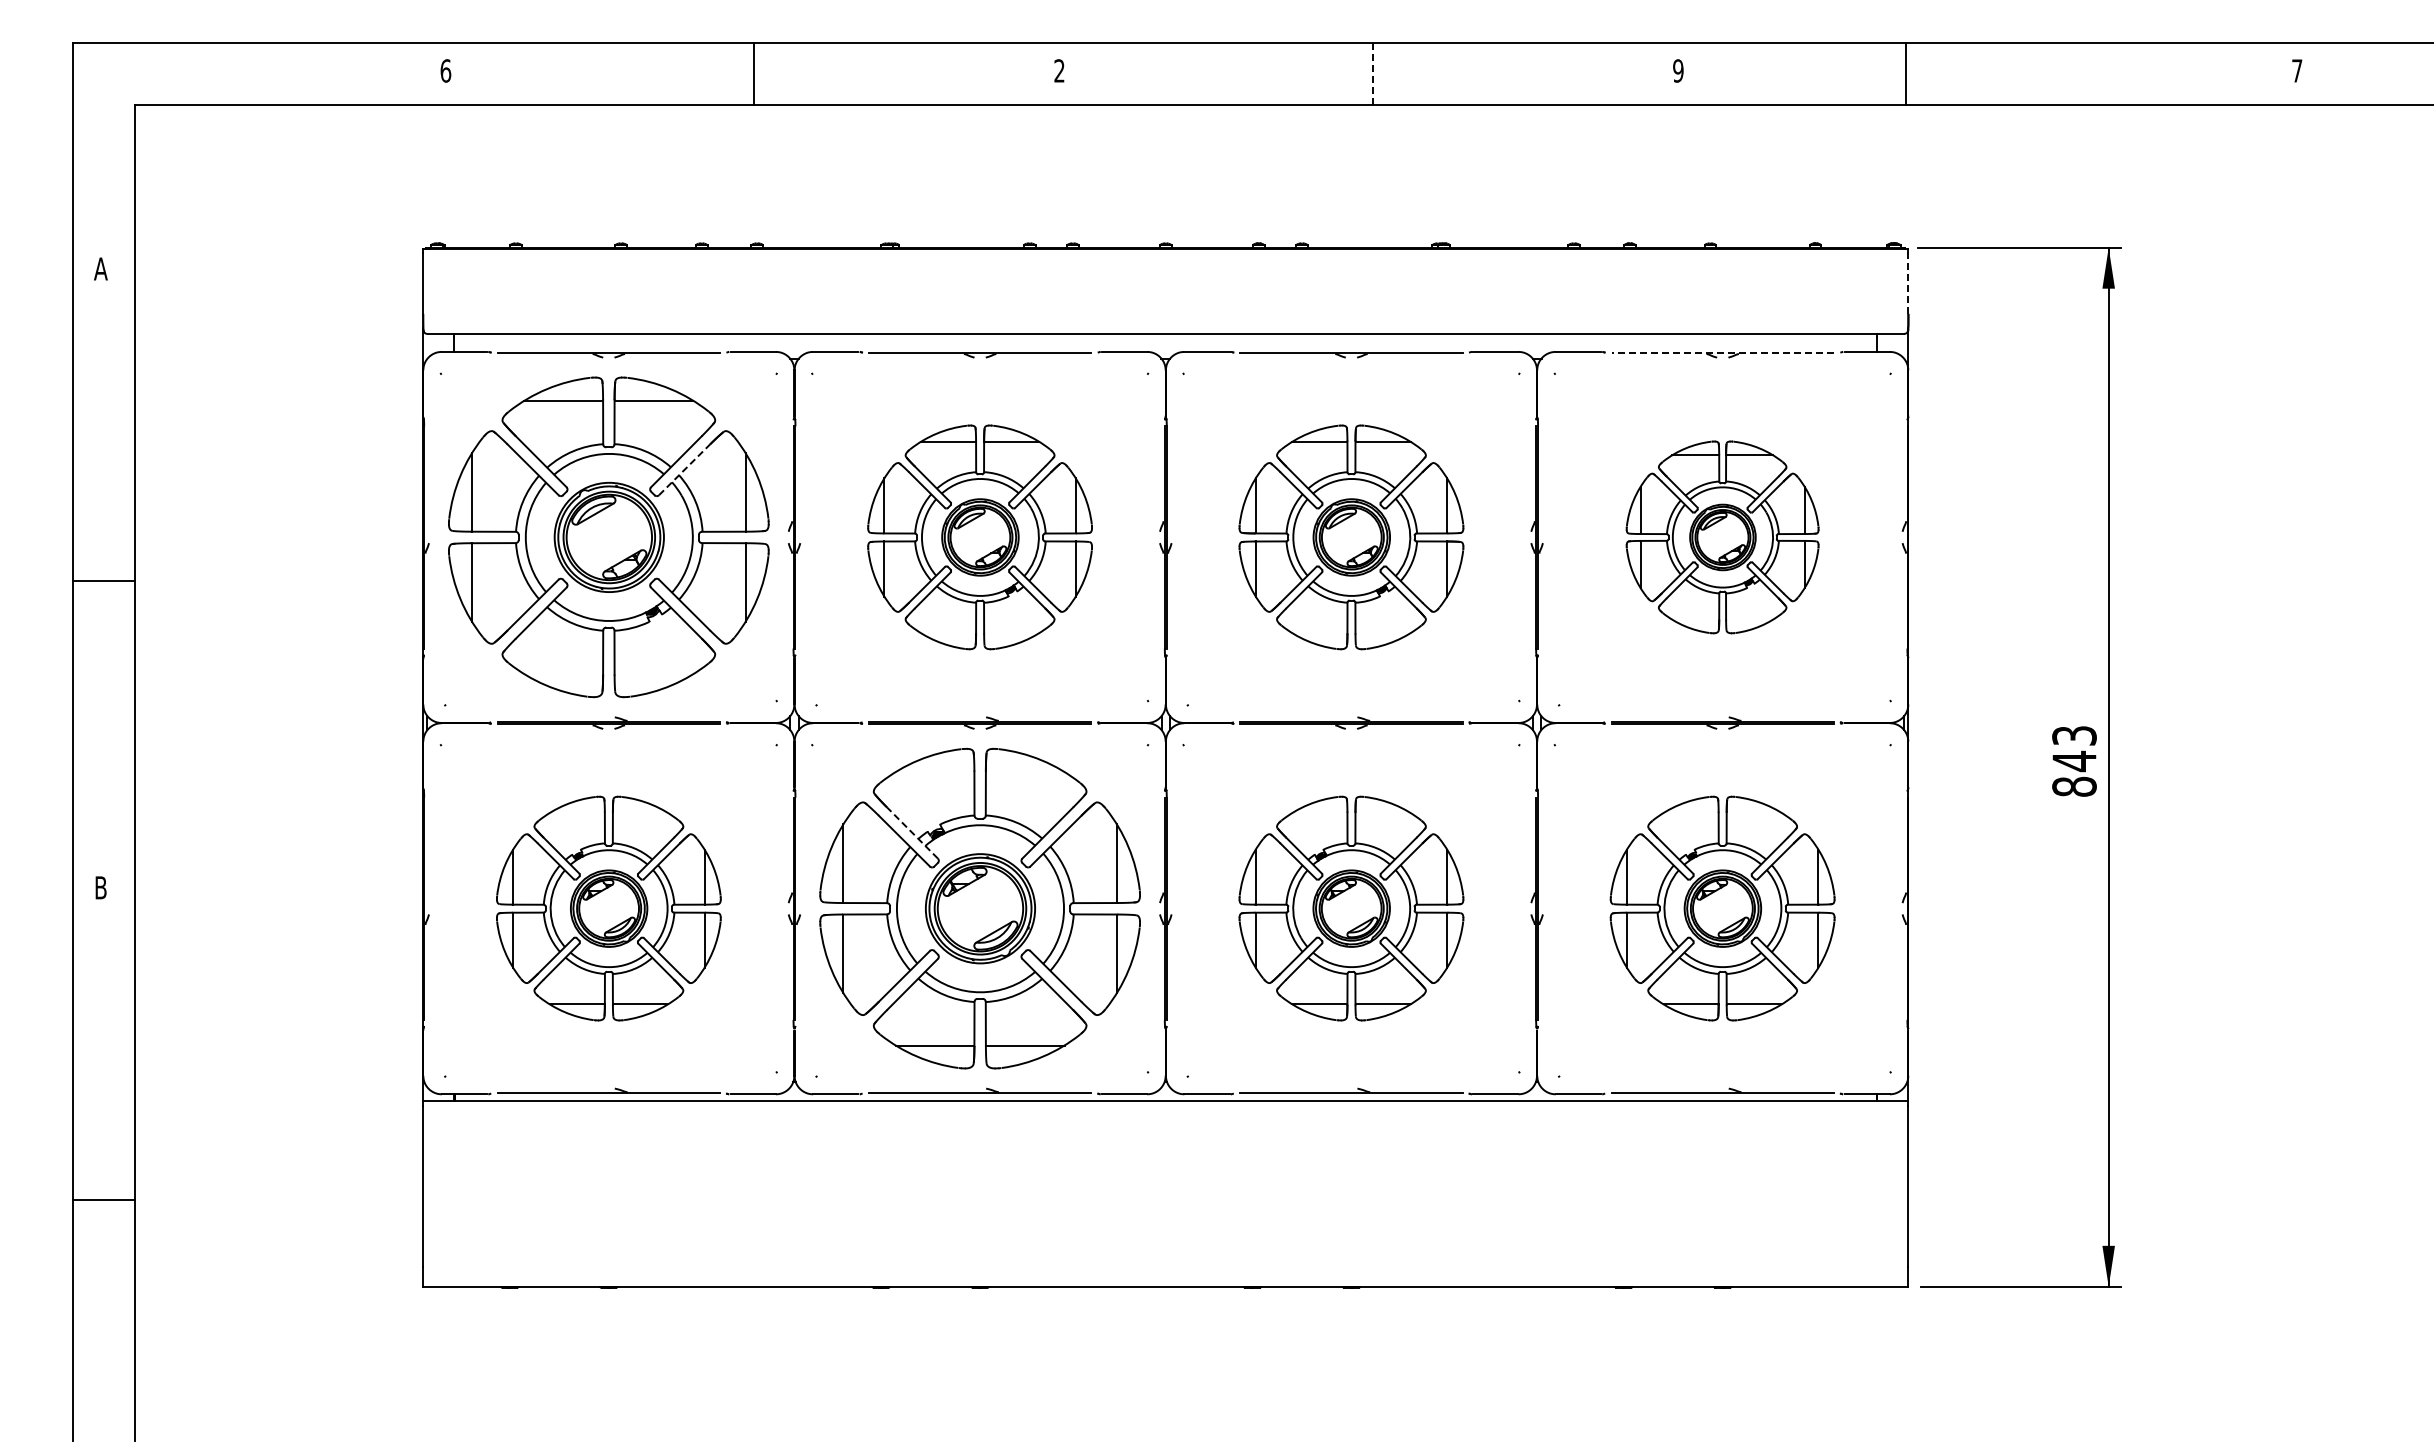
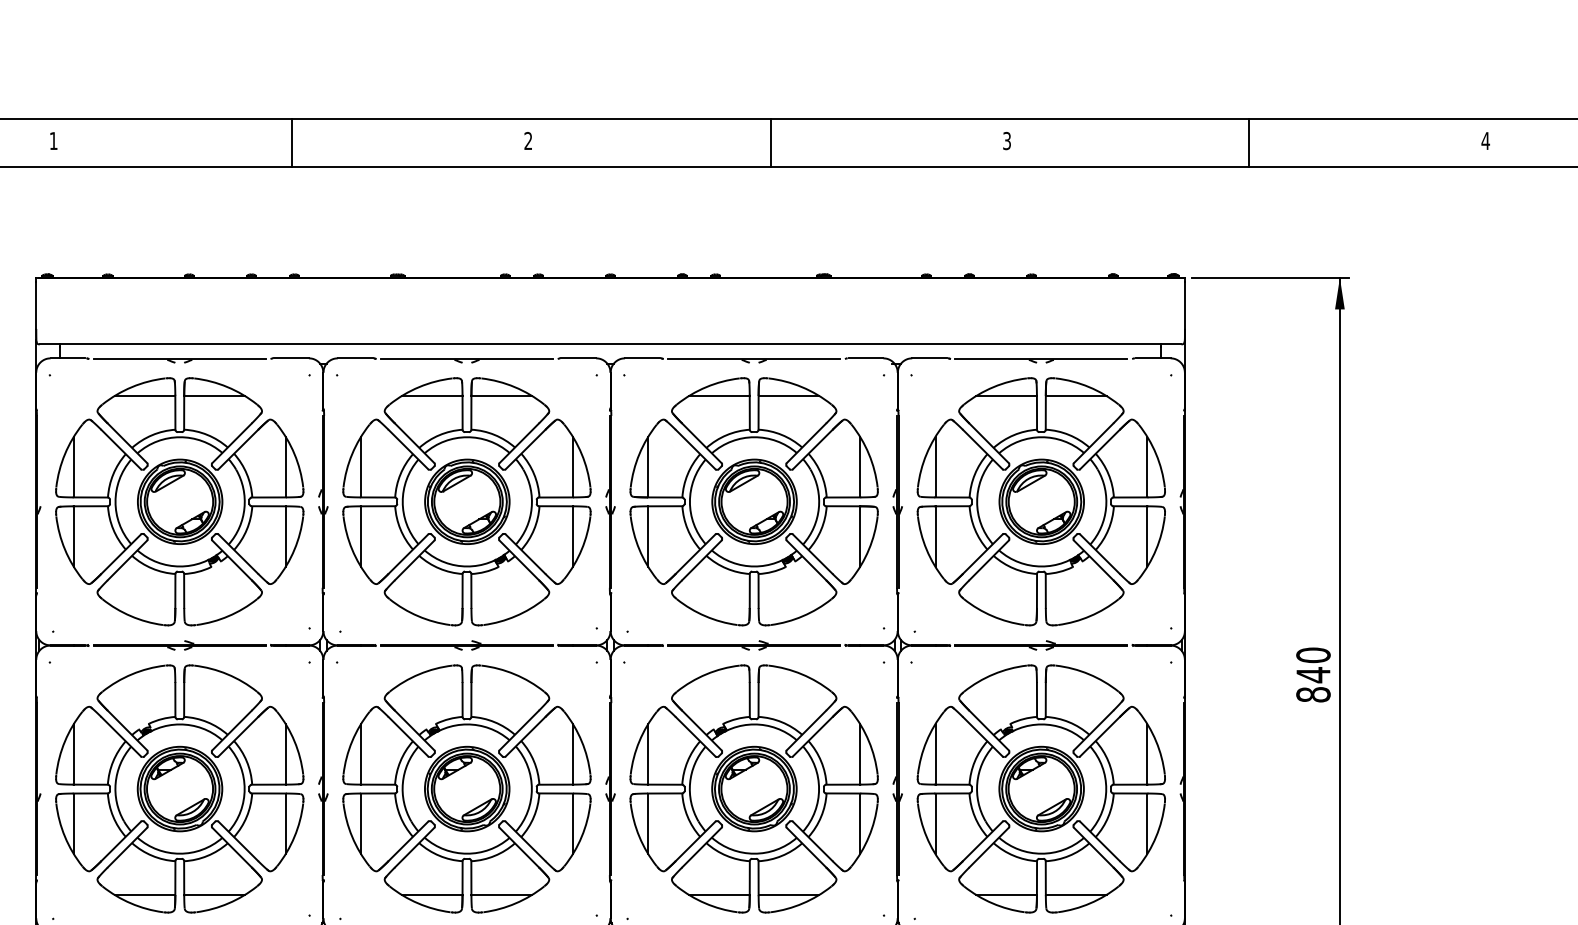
text: (445, 70) -> (53, 140), 6 -> 1
text: (1678, 70) -> (1007, 140), 9 -> 3
text: (2296, 70) -> (1485, 140), 7 -> 4
line: (1372, 73) -> (770, 142), dashed -> solid
line: (1906, 73) -> (1249, 142), moved
line: (1908, 283) -> (1185, 305), dashed -> solid
line: (1722, 352) -> (1041, 358), dashed -> solid
line: (684, 469) -> (238, 449), dashed -> solid
part: (979, 537) -> (466, 501), size x1.43
part: (1351, 537) -> (754, 501), size x1.43
part: (1722, 537) -> (1041, 501), size x1.67
text: (2074, 735) -> (1313, 655), 843 -> 840
line: (912, 832) -> (414, 730), dashed -> solid
part: (608, 908) -> (179, 788), size x1.43
part: (1351, 908) -> (754, 788), size x1.43
part: (1722, 908) -> (1041, 788), size x1.43

